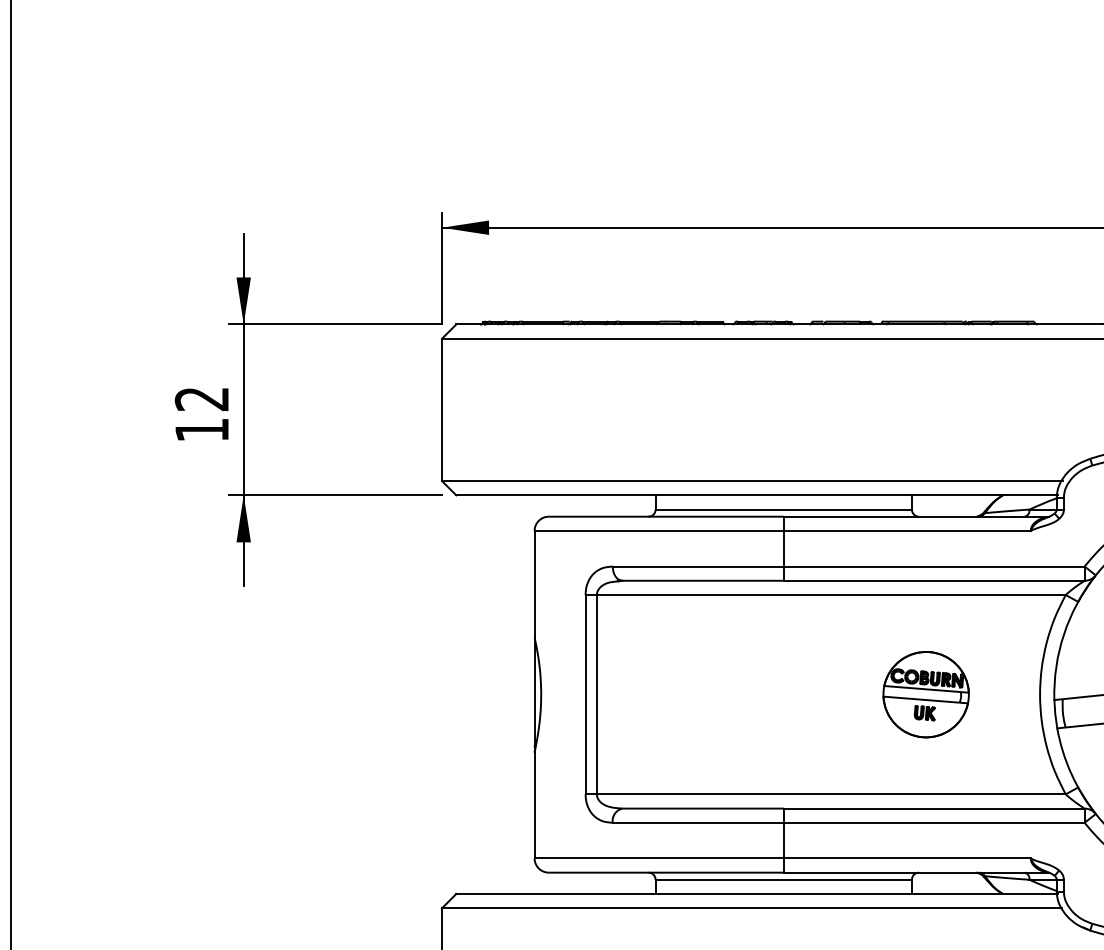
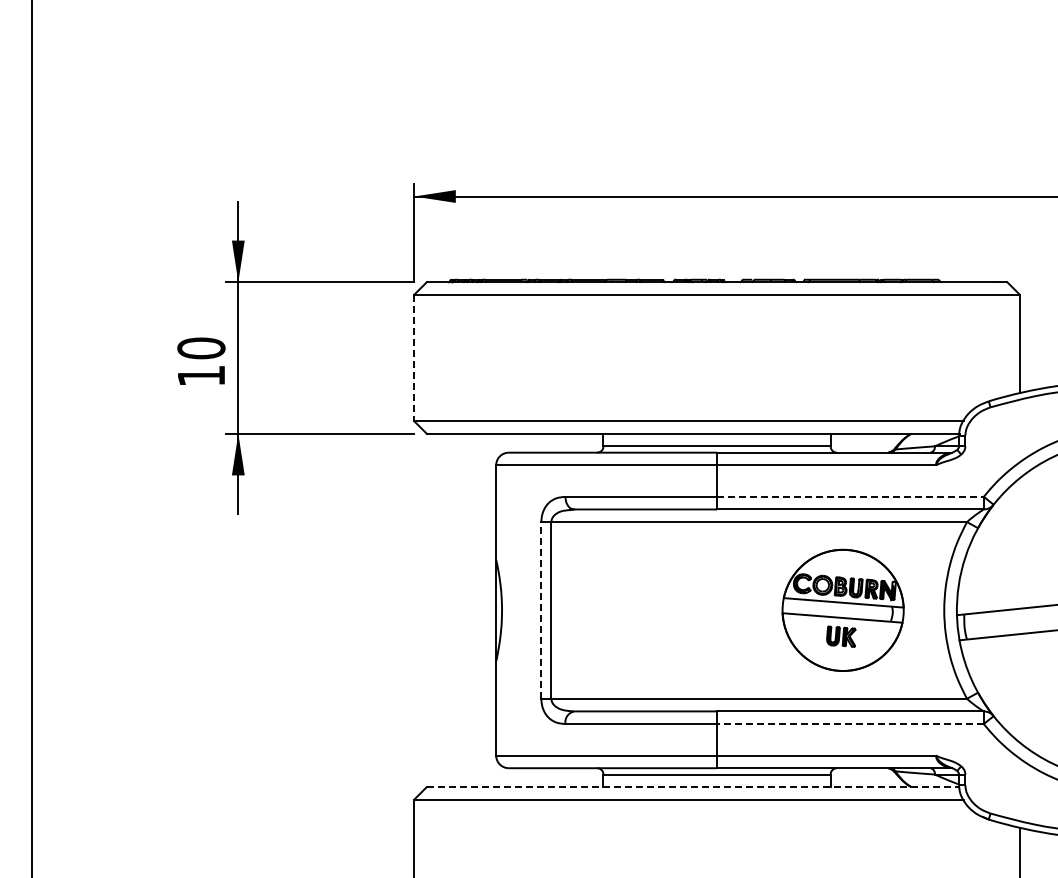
text: (202, 399) -> (201, 348), 12 -> 10
line: (442, 410) -> (414, 358), solid -> dashed
line: (934, 566) -> (850, 496), solid -> dashed
line: (585, 693) -> (541, 609), solid -> dashed
part: (926, 694) -> (843, 610), size x1.6
line: (933, 823) -> (849, 724), solid -> dashed
line: (757, 894) -> (693, 787), solid -> dashed

